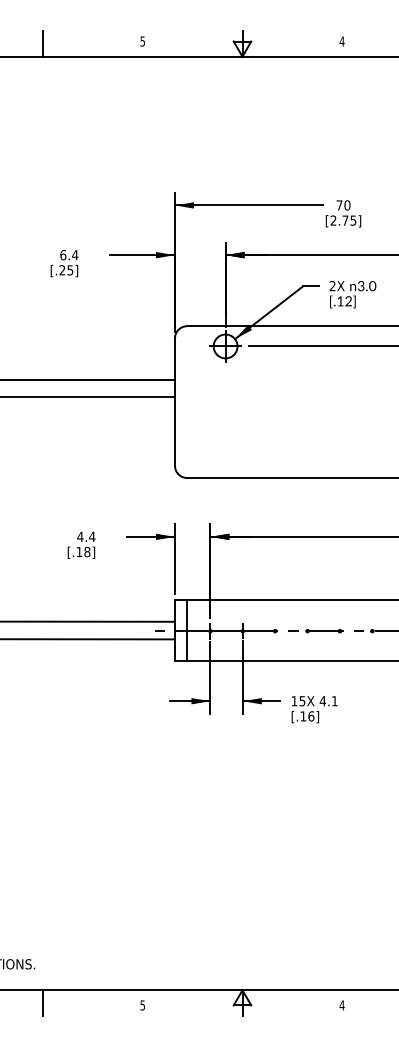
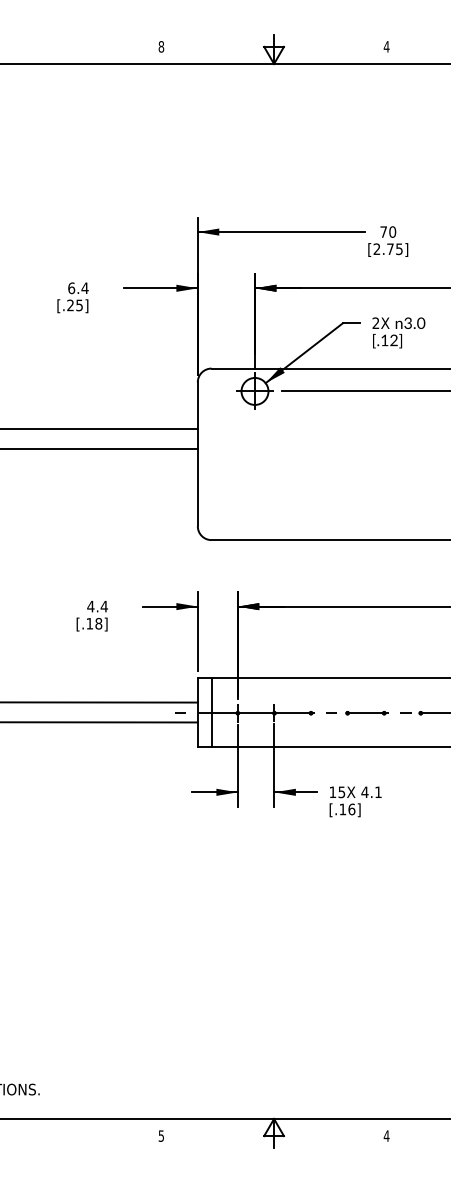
text: (142, 41) -> (161, 46), 5 -> 8
line: (43, 43) -> (49, 49), removed
line: (43, 1002) -> (49, 1132), removed

